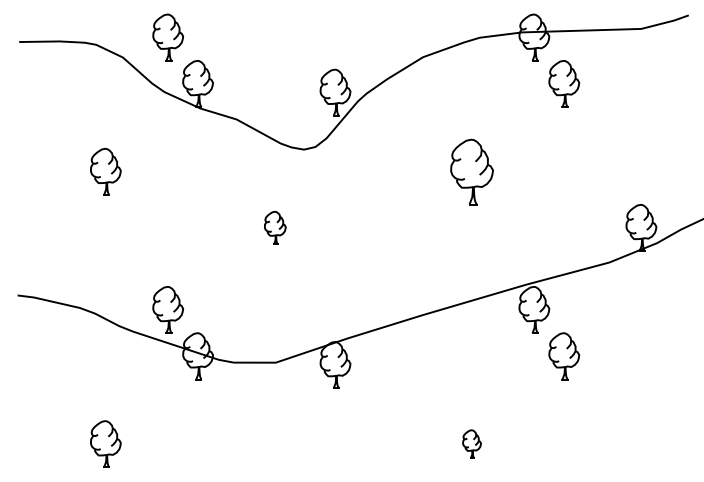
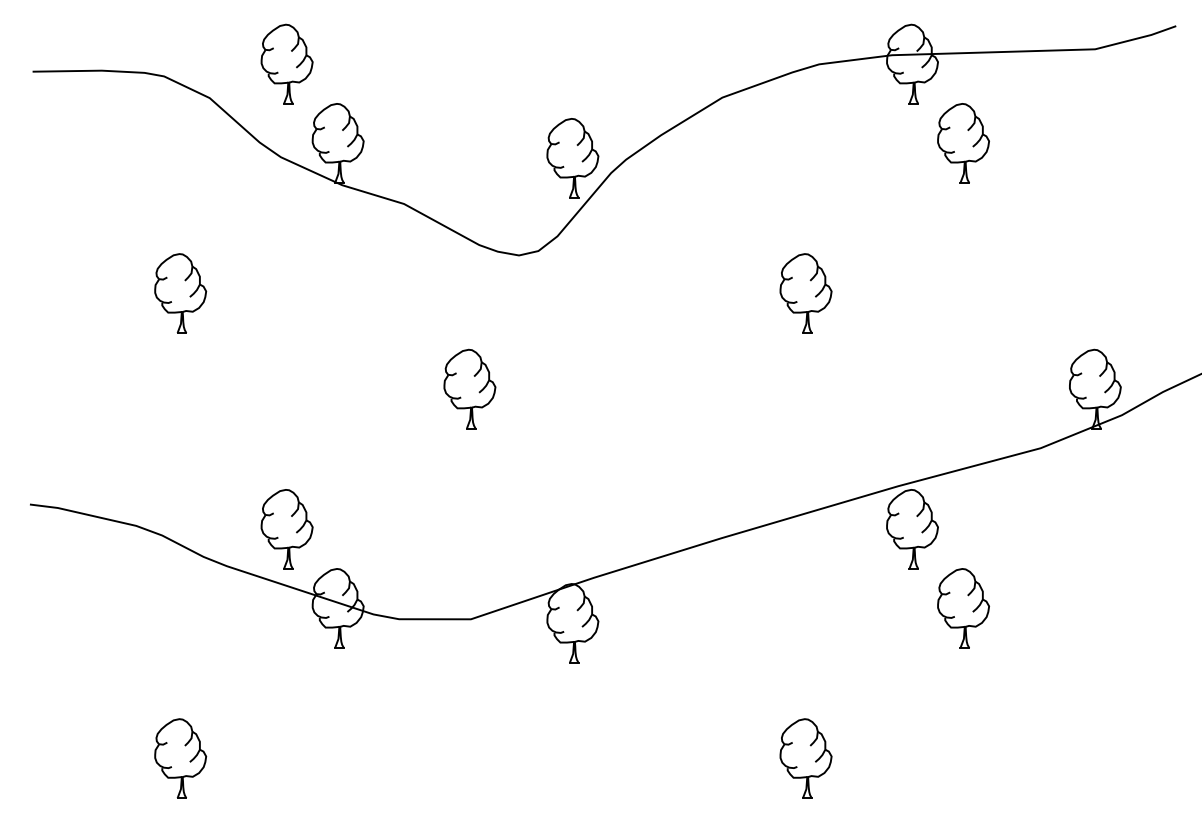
part: (471, 171) -> (805, 292), size x0.71
part: (275, 227) -> (470, 388), size x1.43
part: (471, 443) -> (805, 757), size x1.67

